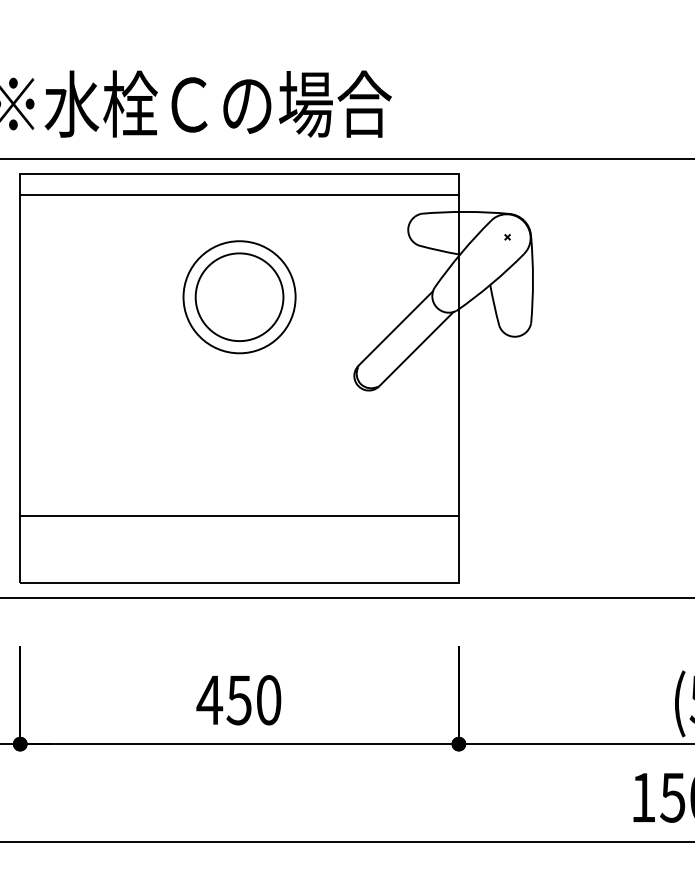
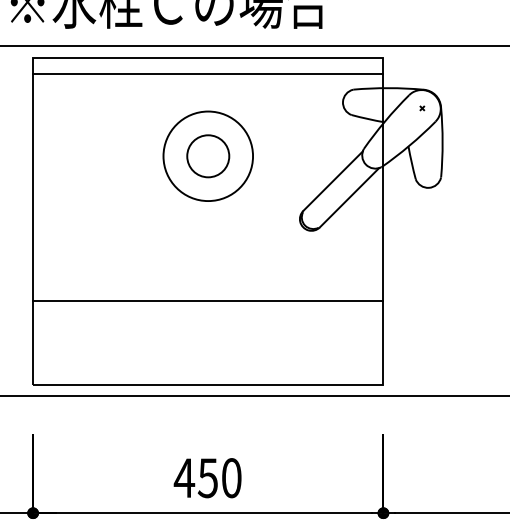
circle: (239, 297) -> (208, 156), size x0.6
line: (239, 515) -> (208, 300), moved

